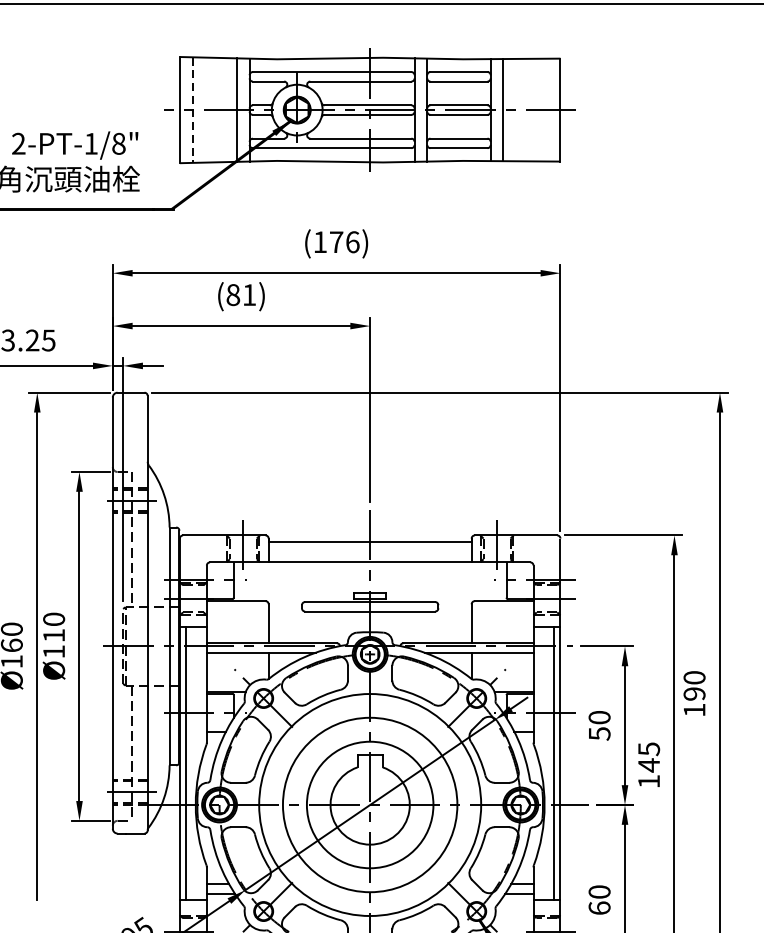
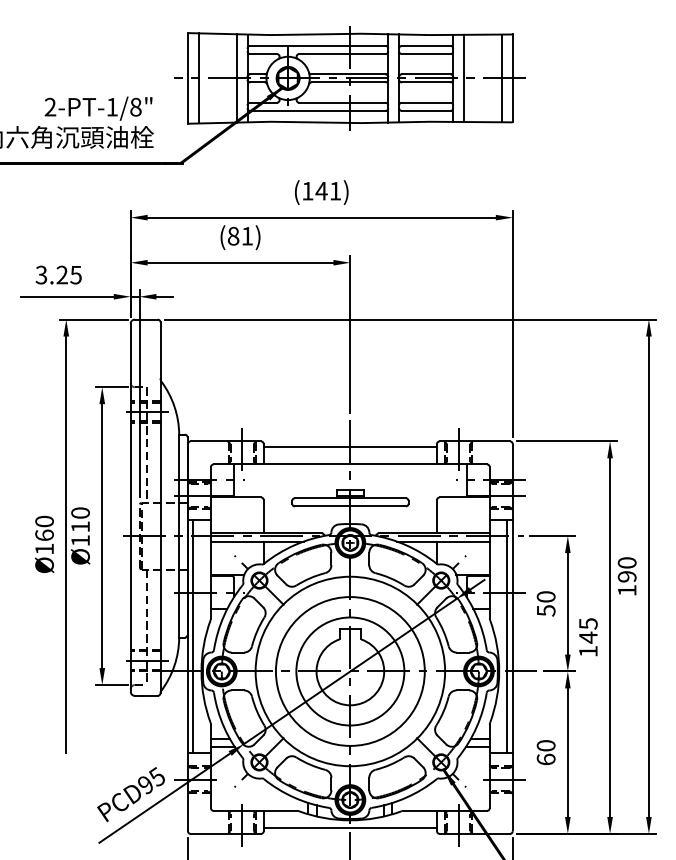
line: (192, 110) -> (198, 78), dashed -> solid
line: (547, 110) -> (501, 78), added
text: (344, 241) -> (328, 190), (176) -> (141)

